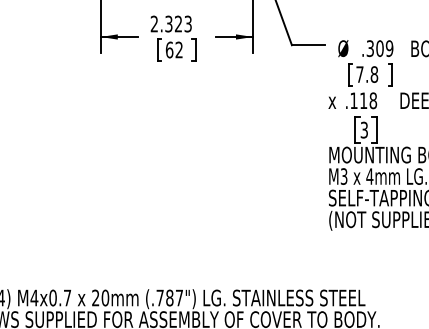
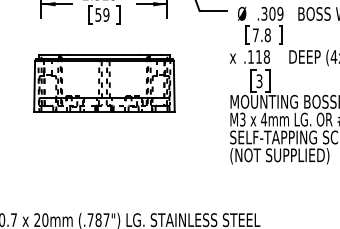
text: (173, 49) -> (101, 14), 62 -> 59
part: (176, 133) -> (104, 84), added

